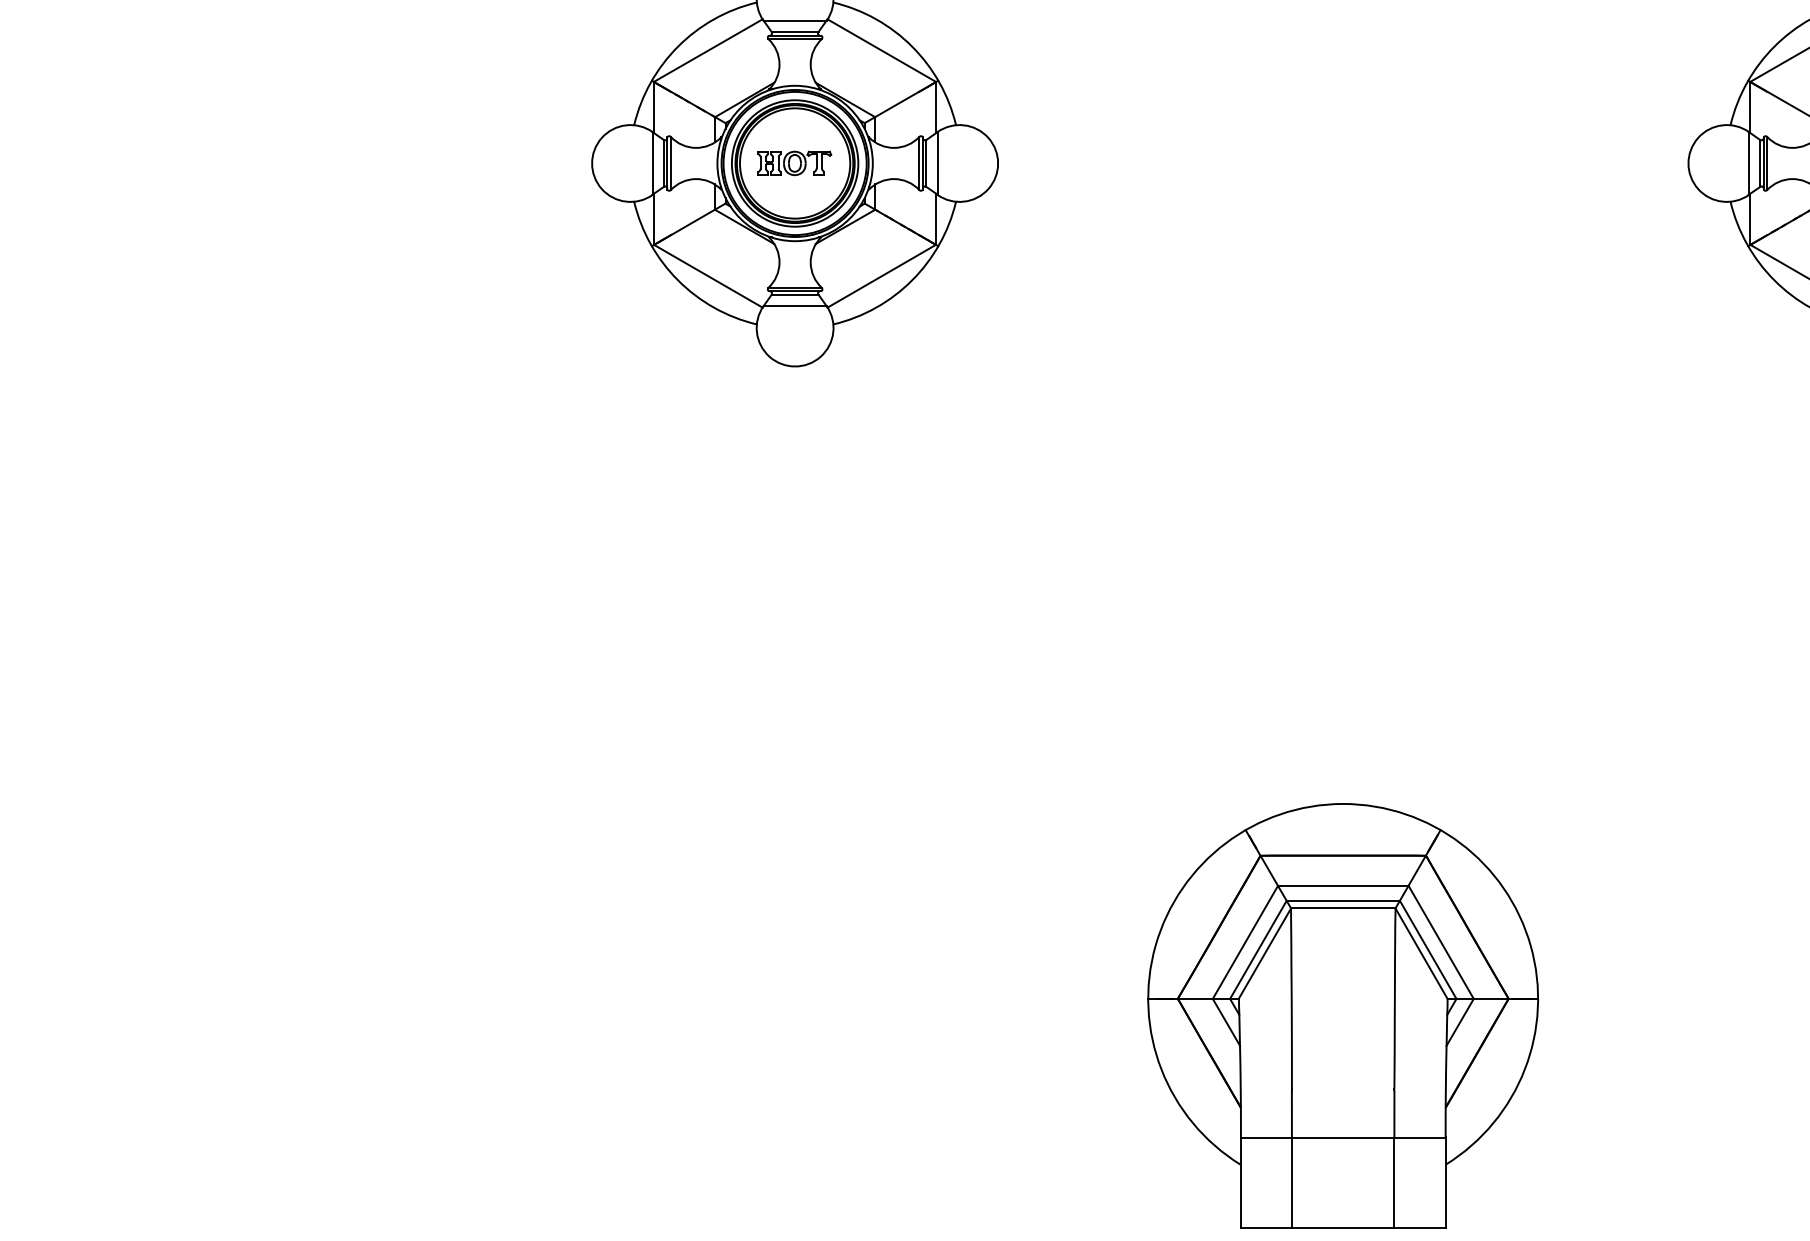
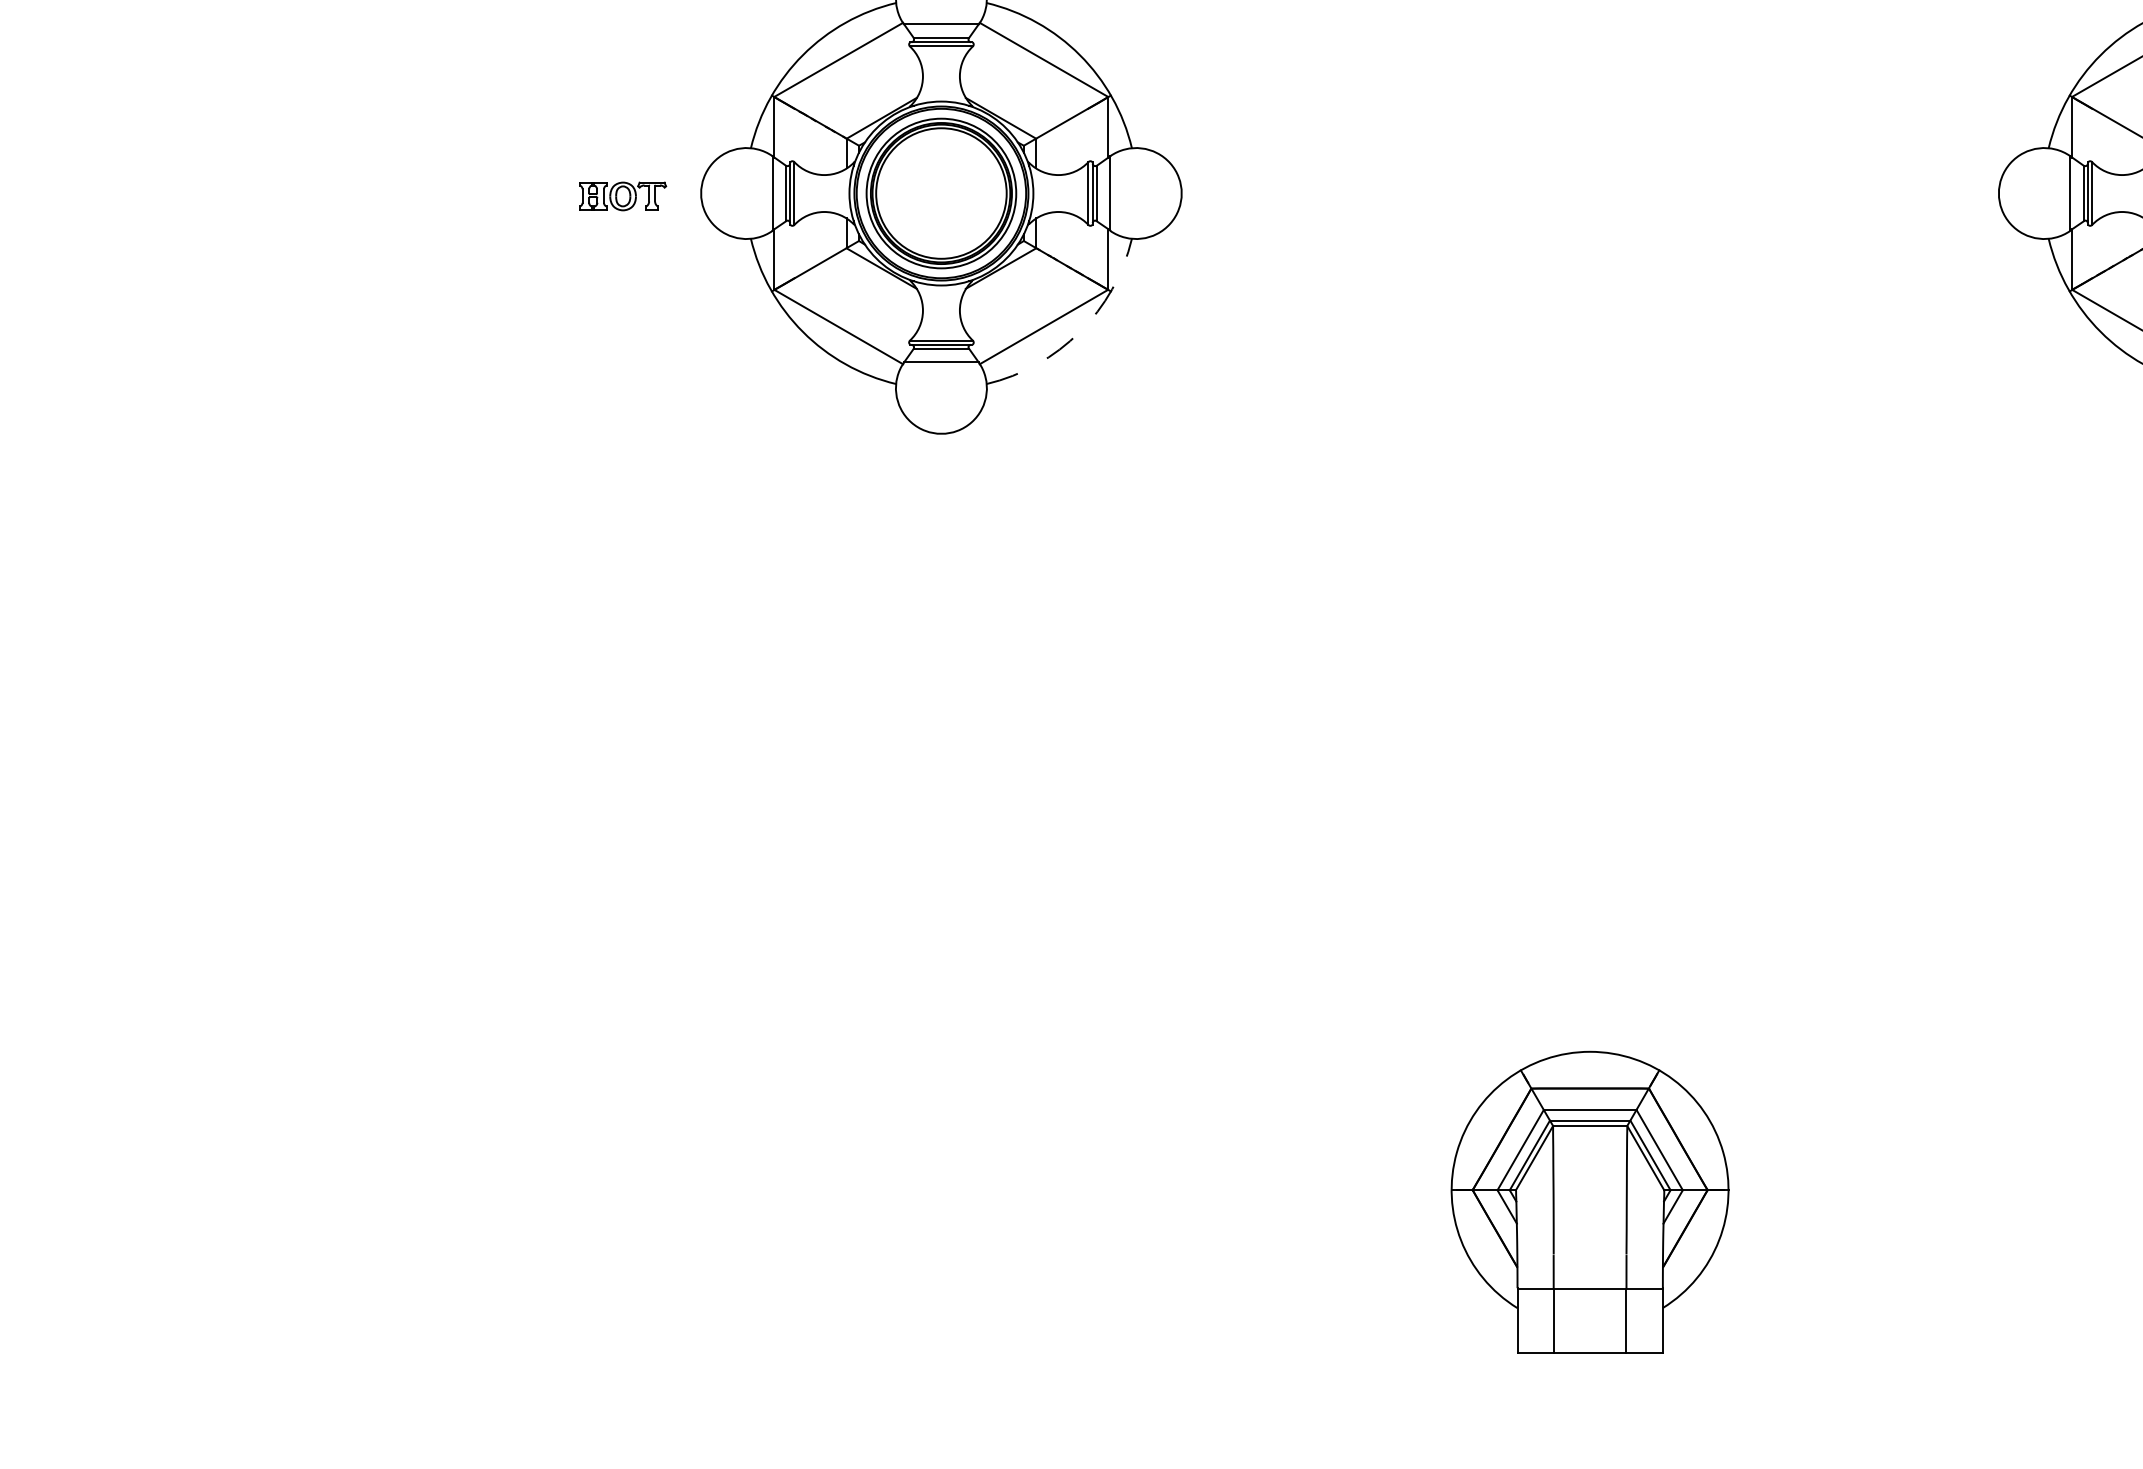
part: (795, 163) -> (623, 196), moved
arc: (911, 280) -> (1079, 331), solid -> dashed
part: (1342, 1015) -> (1589, 1201), size x0.6

